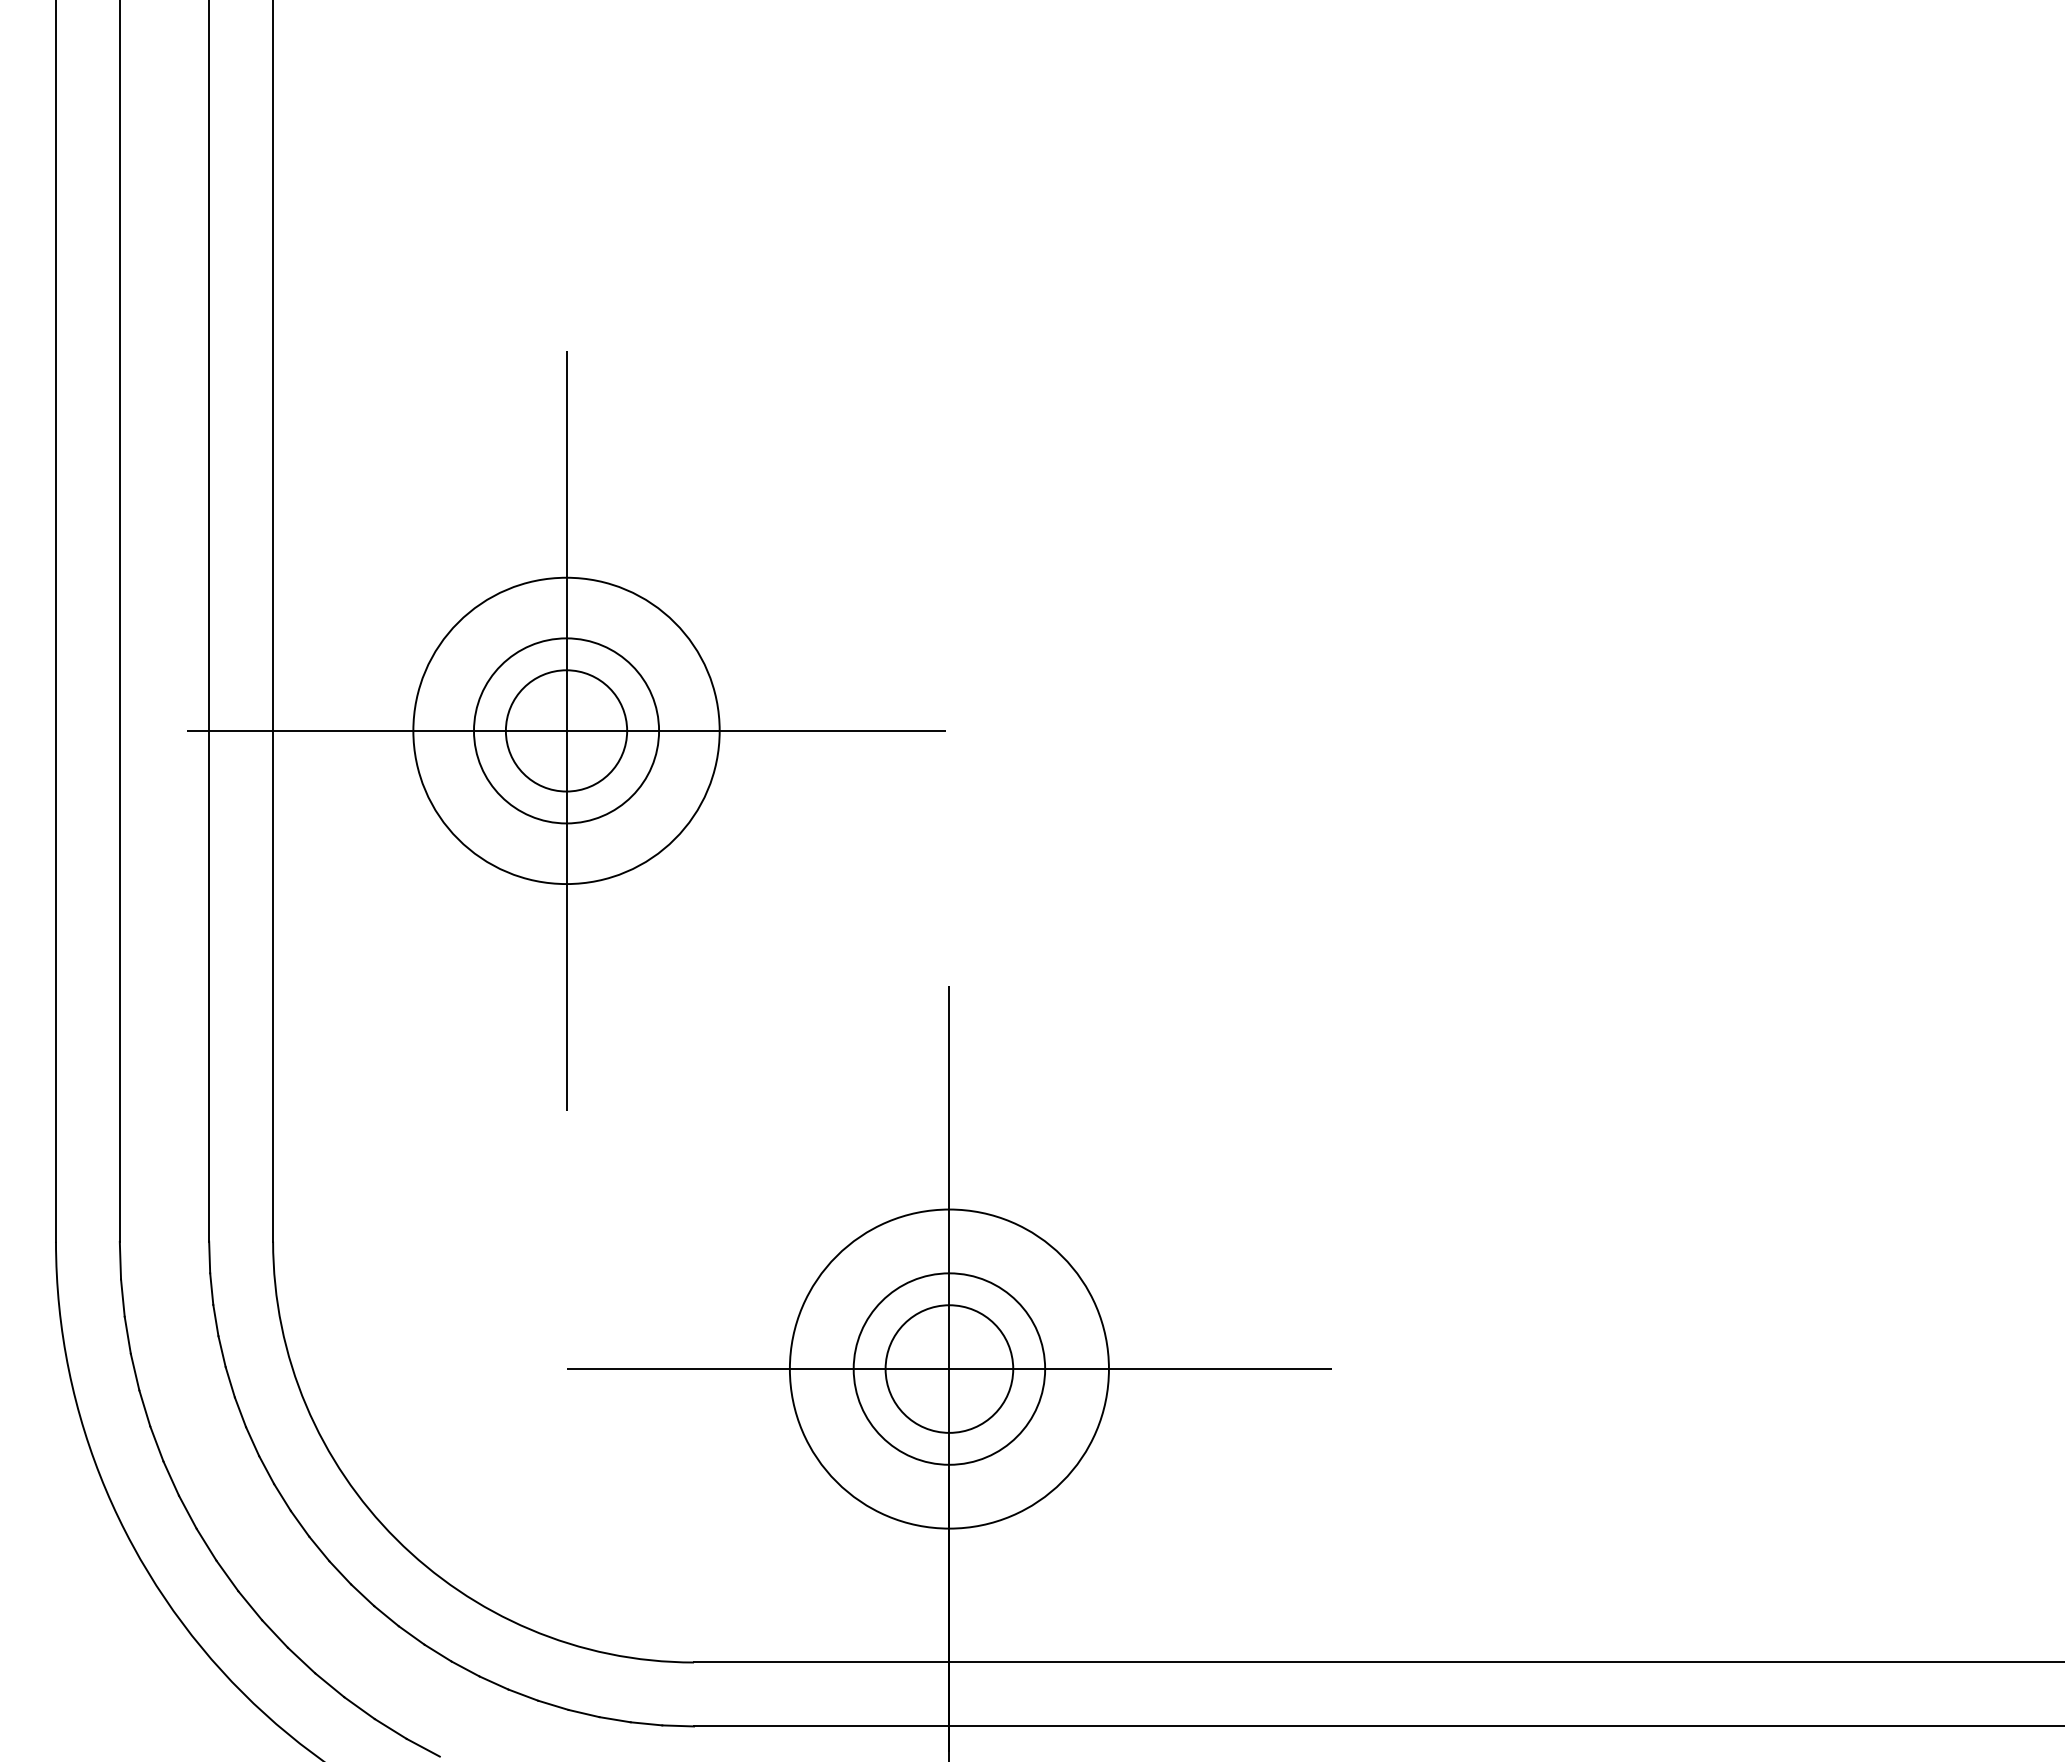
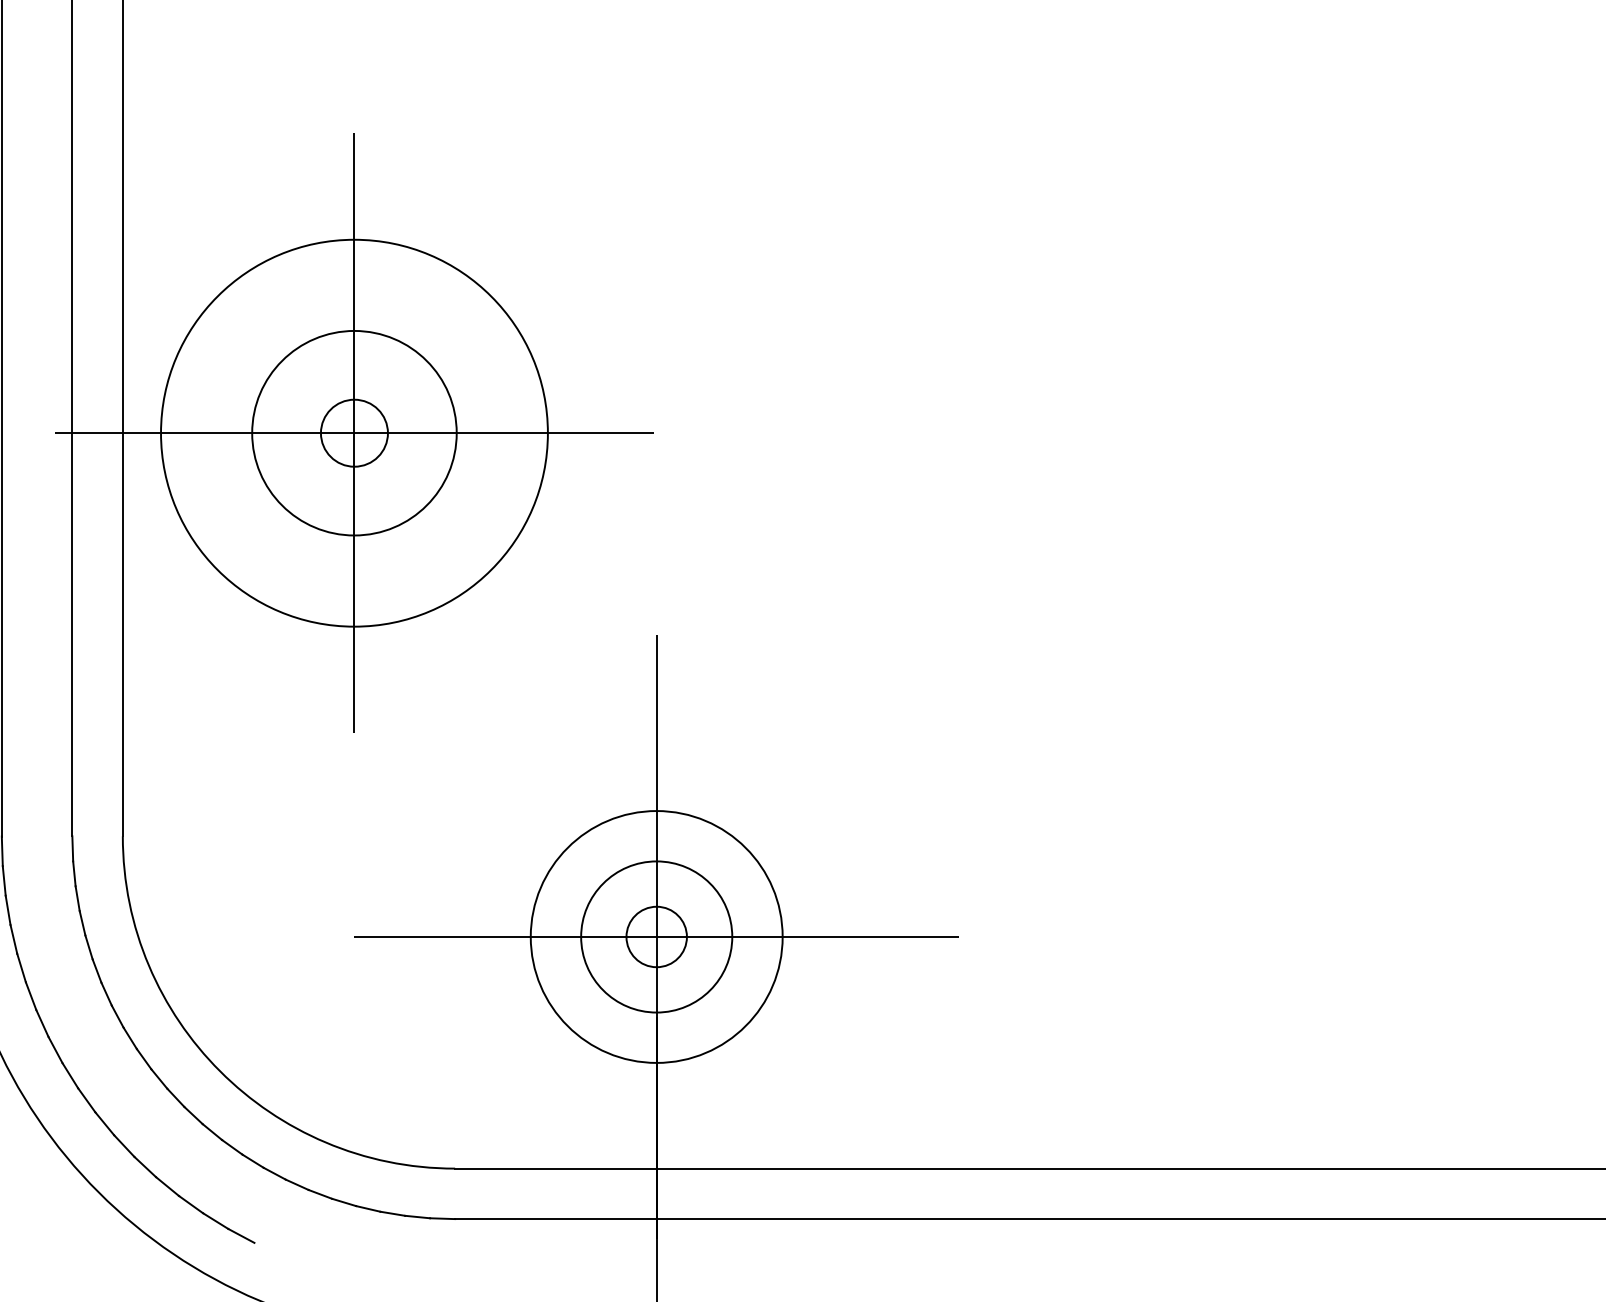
circle: (566, 730) -> (354, 432), size x0.7
circle: (566, 730) -> (354, 432), size x1.4
circle: (566, 730) -> (354, 432), size x1.6
circle: (949, 1368) -> (656, 936), size x0.6

